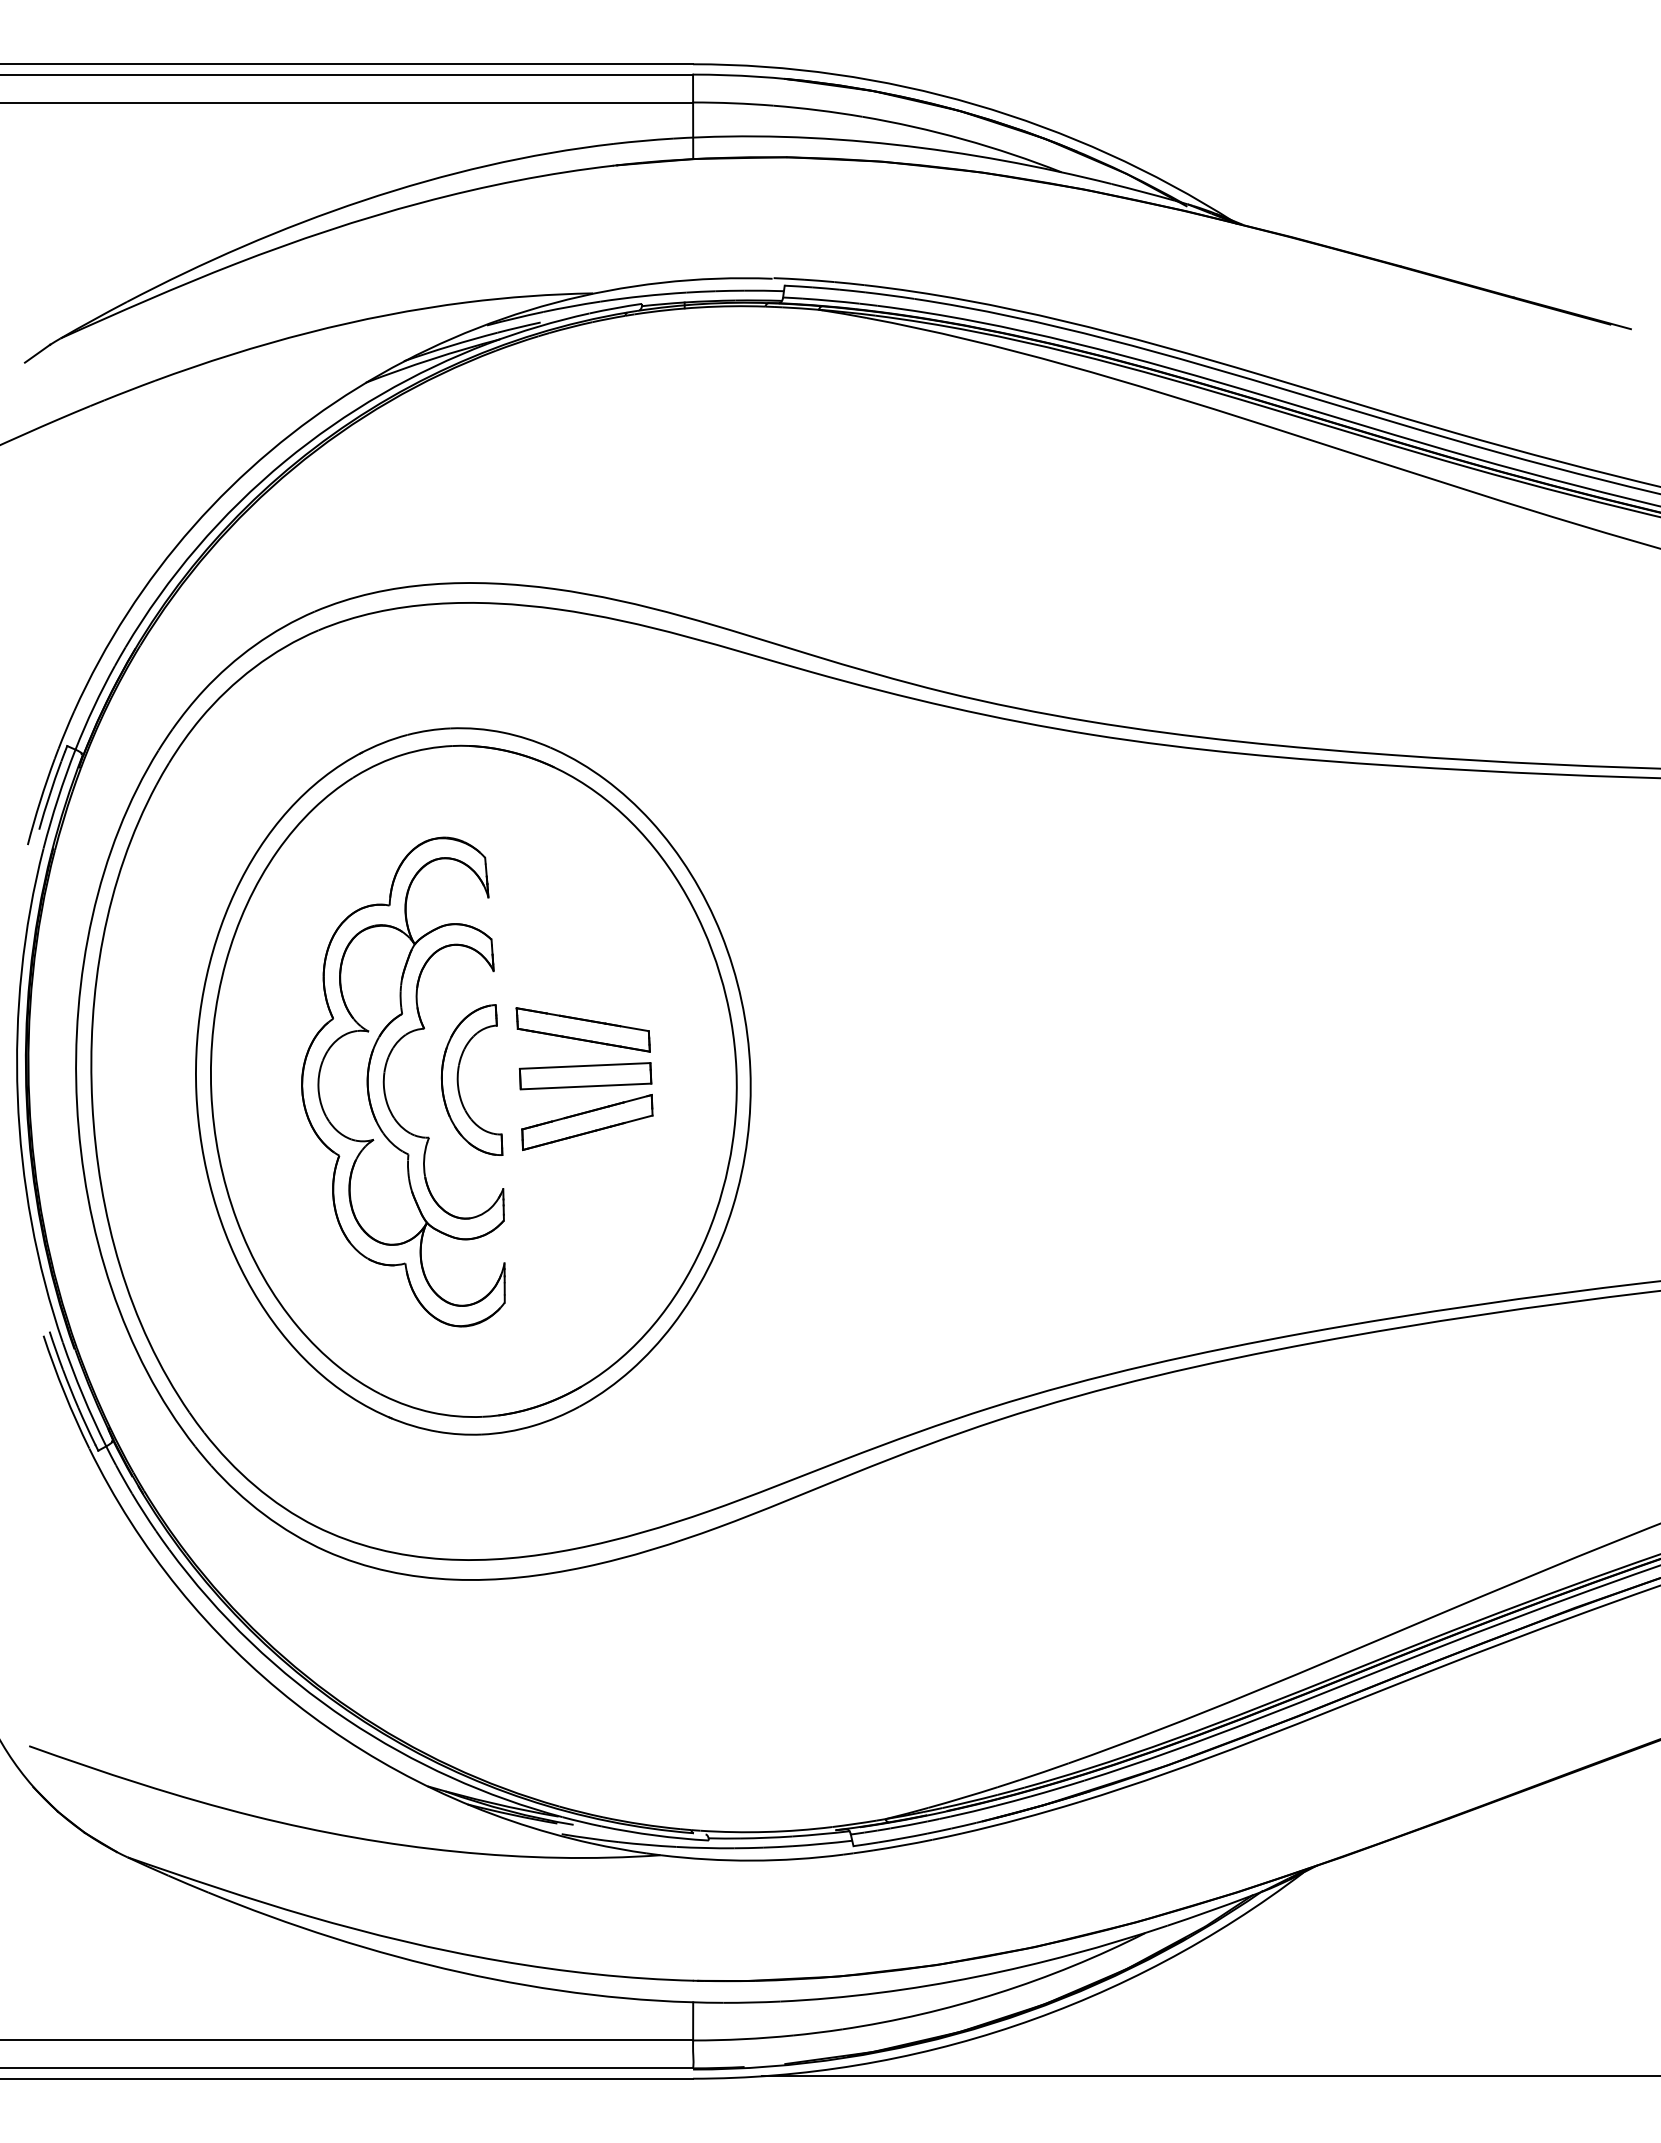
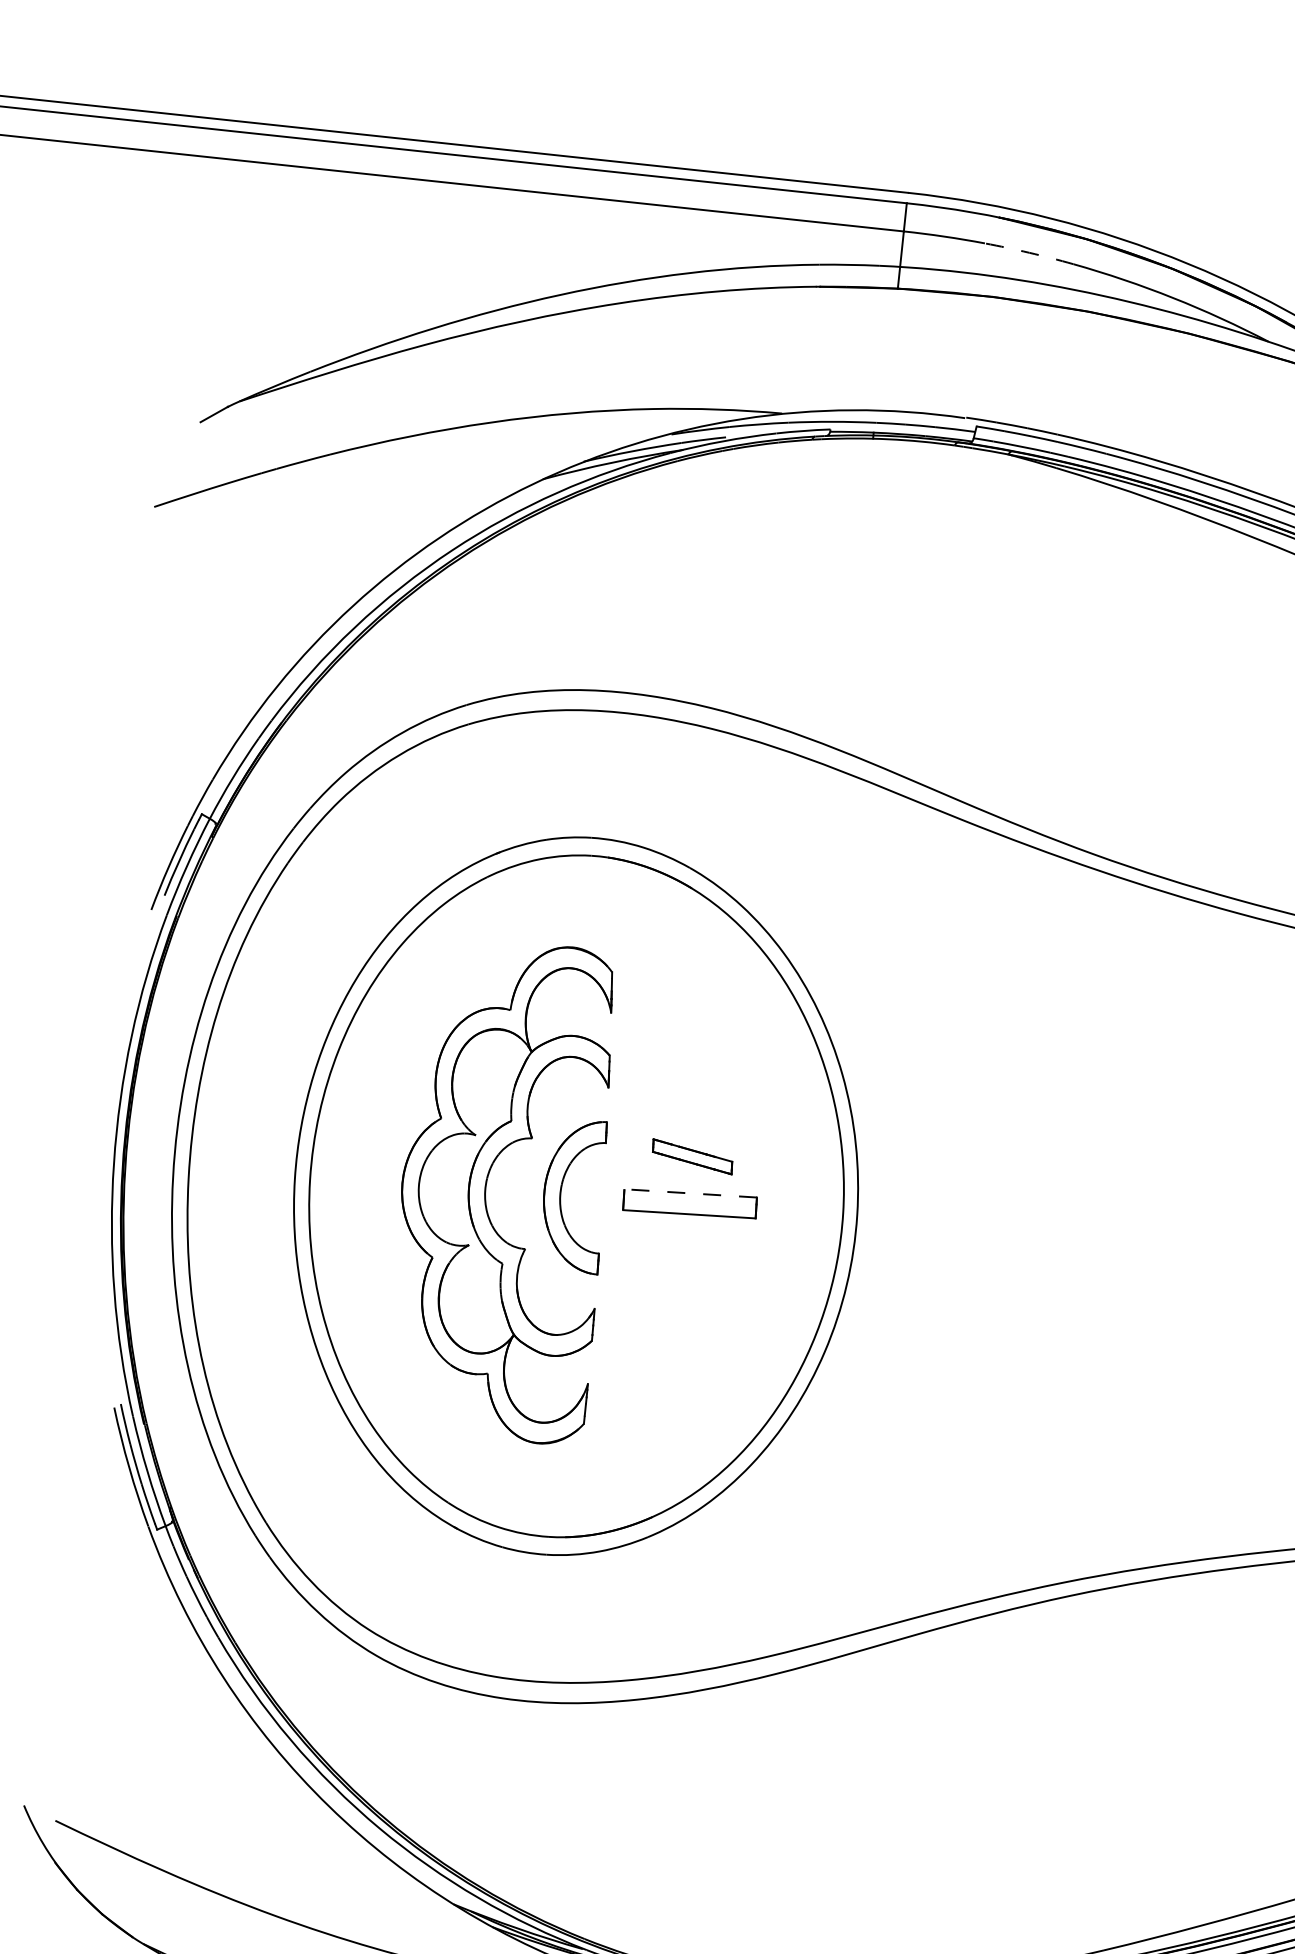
arc: (818, 110) -> (1029, 253), solid -> dashed
part: (582, 1029) -> (691, 1156), size x0.6
line: (584, 1065) -> (690, 1192), solid -> dashed
part: (587, 1122) -> (686, 1250), removed

